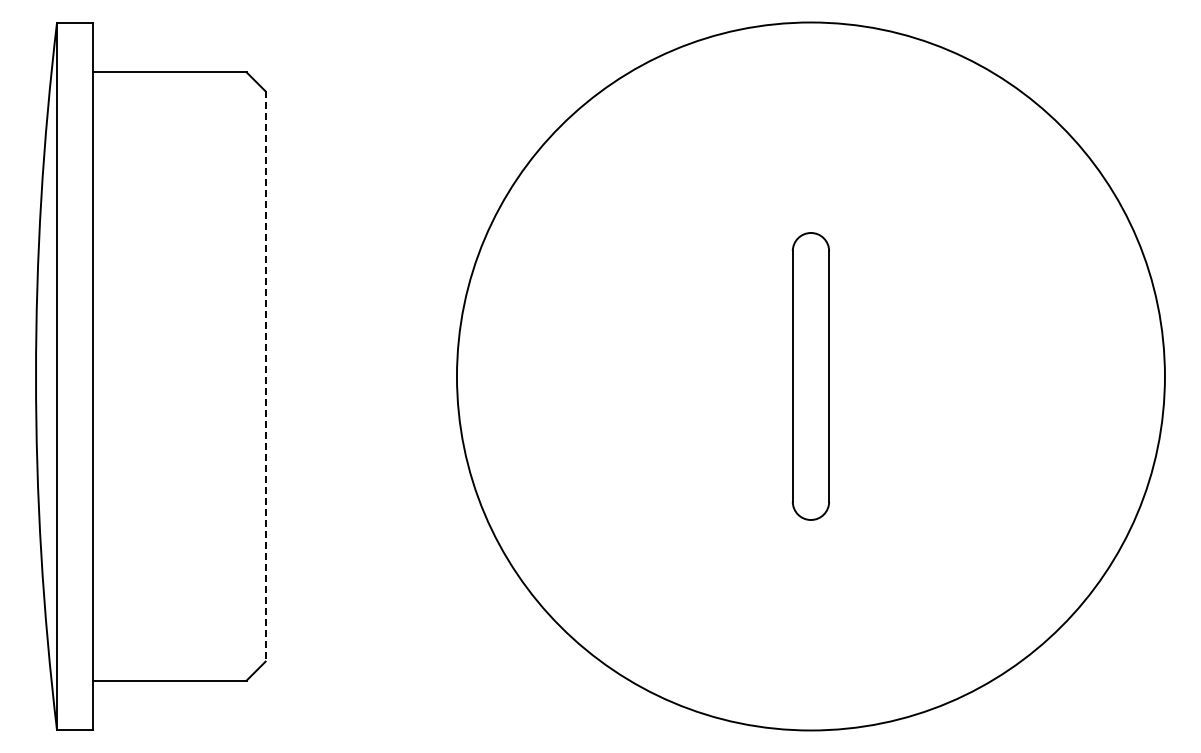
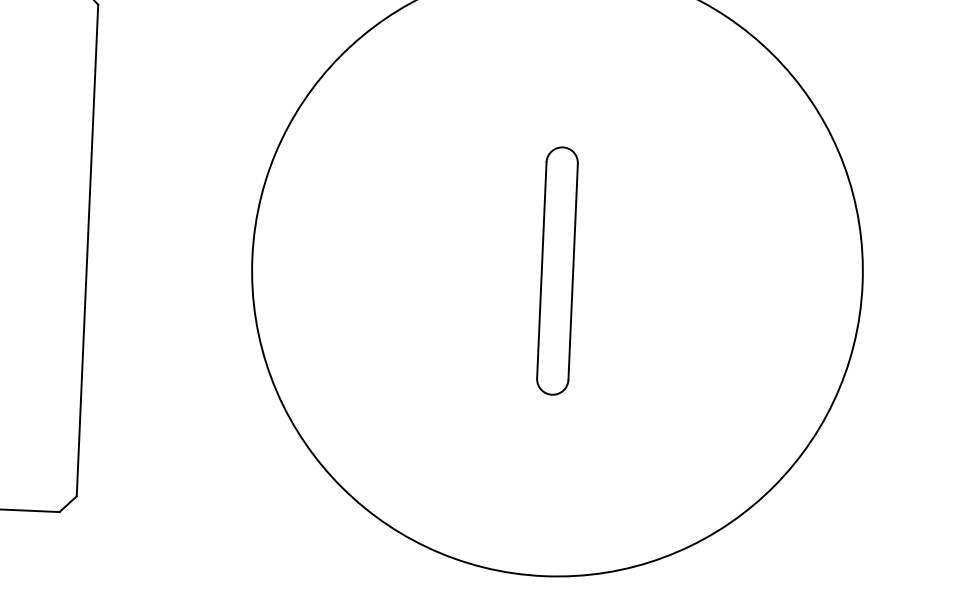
line: (265, 376) -> (87, 250), dashed -> solid

